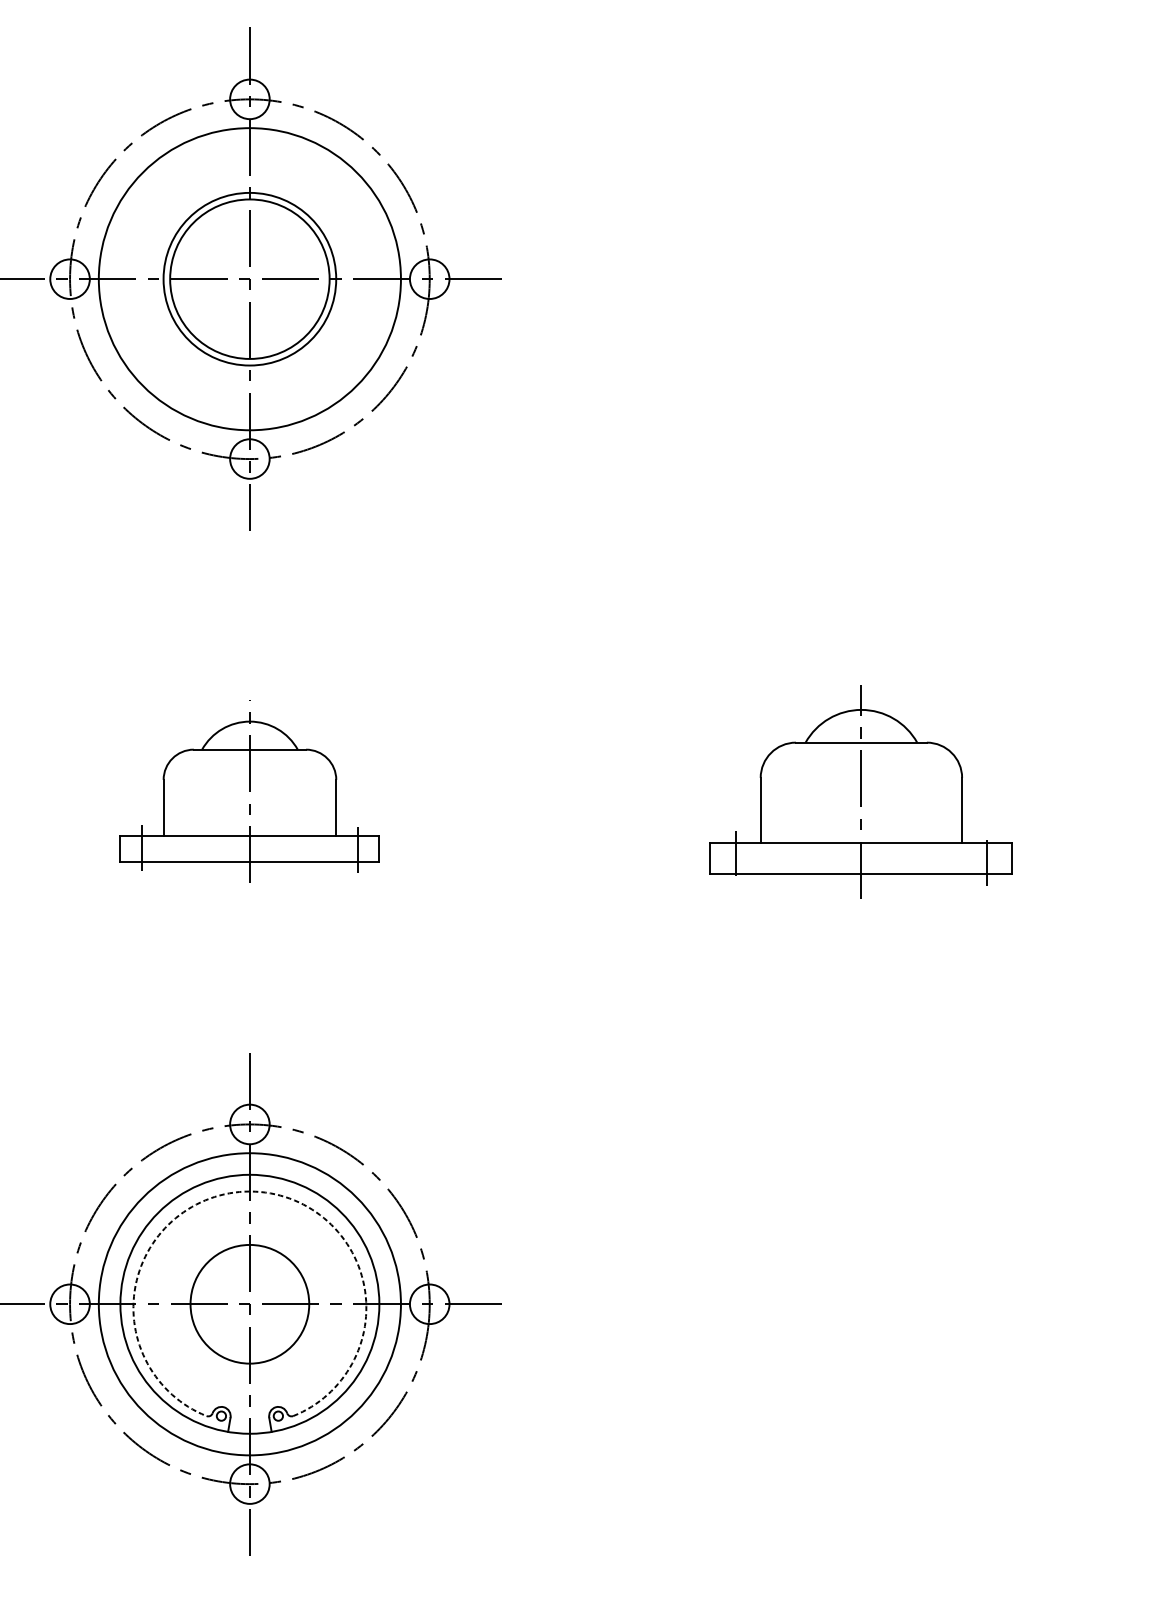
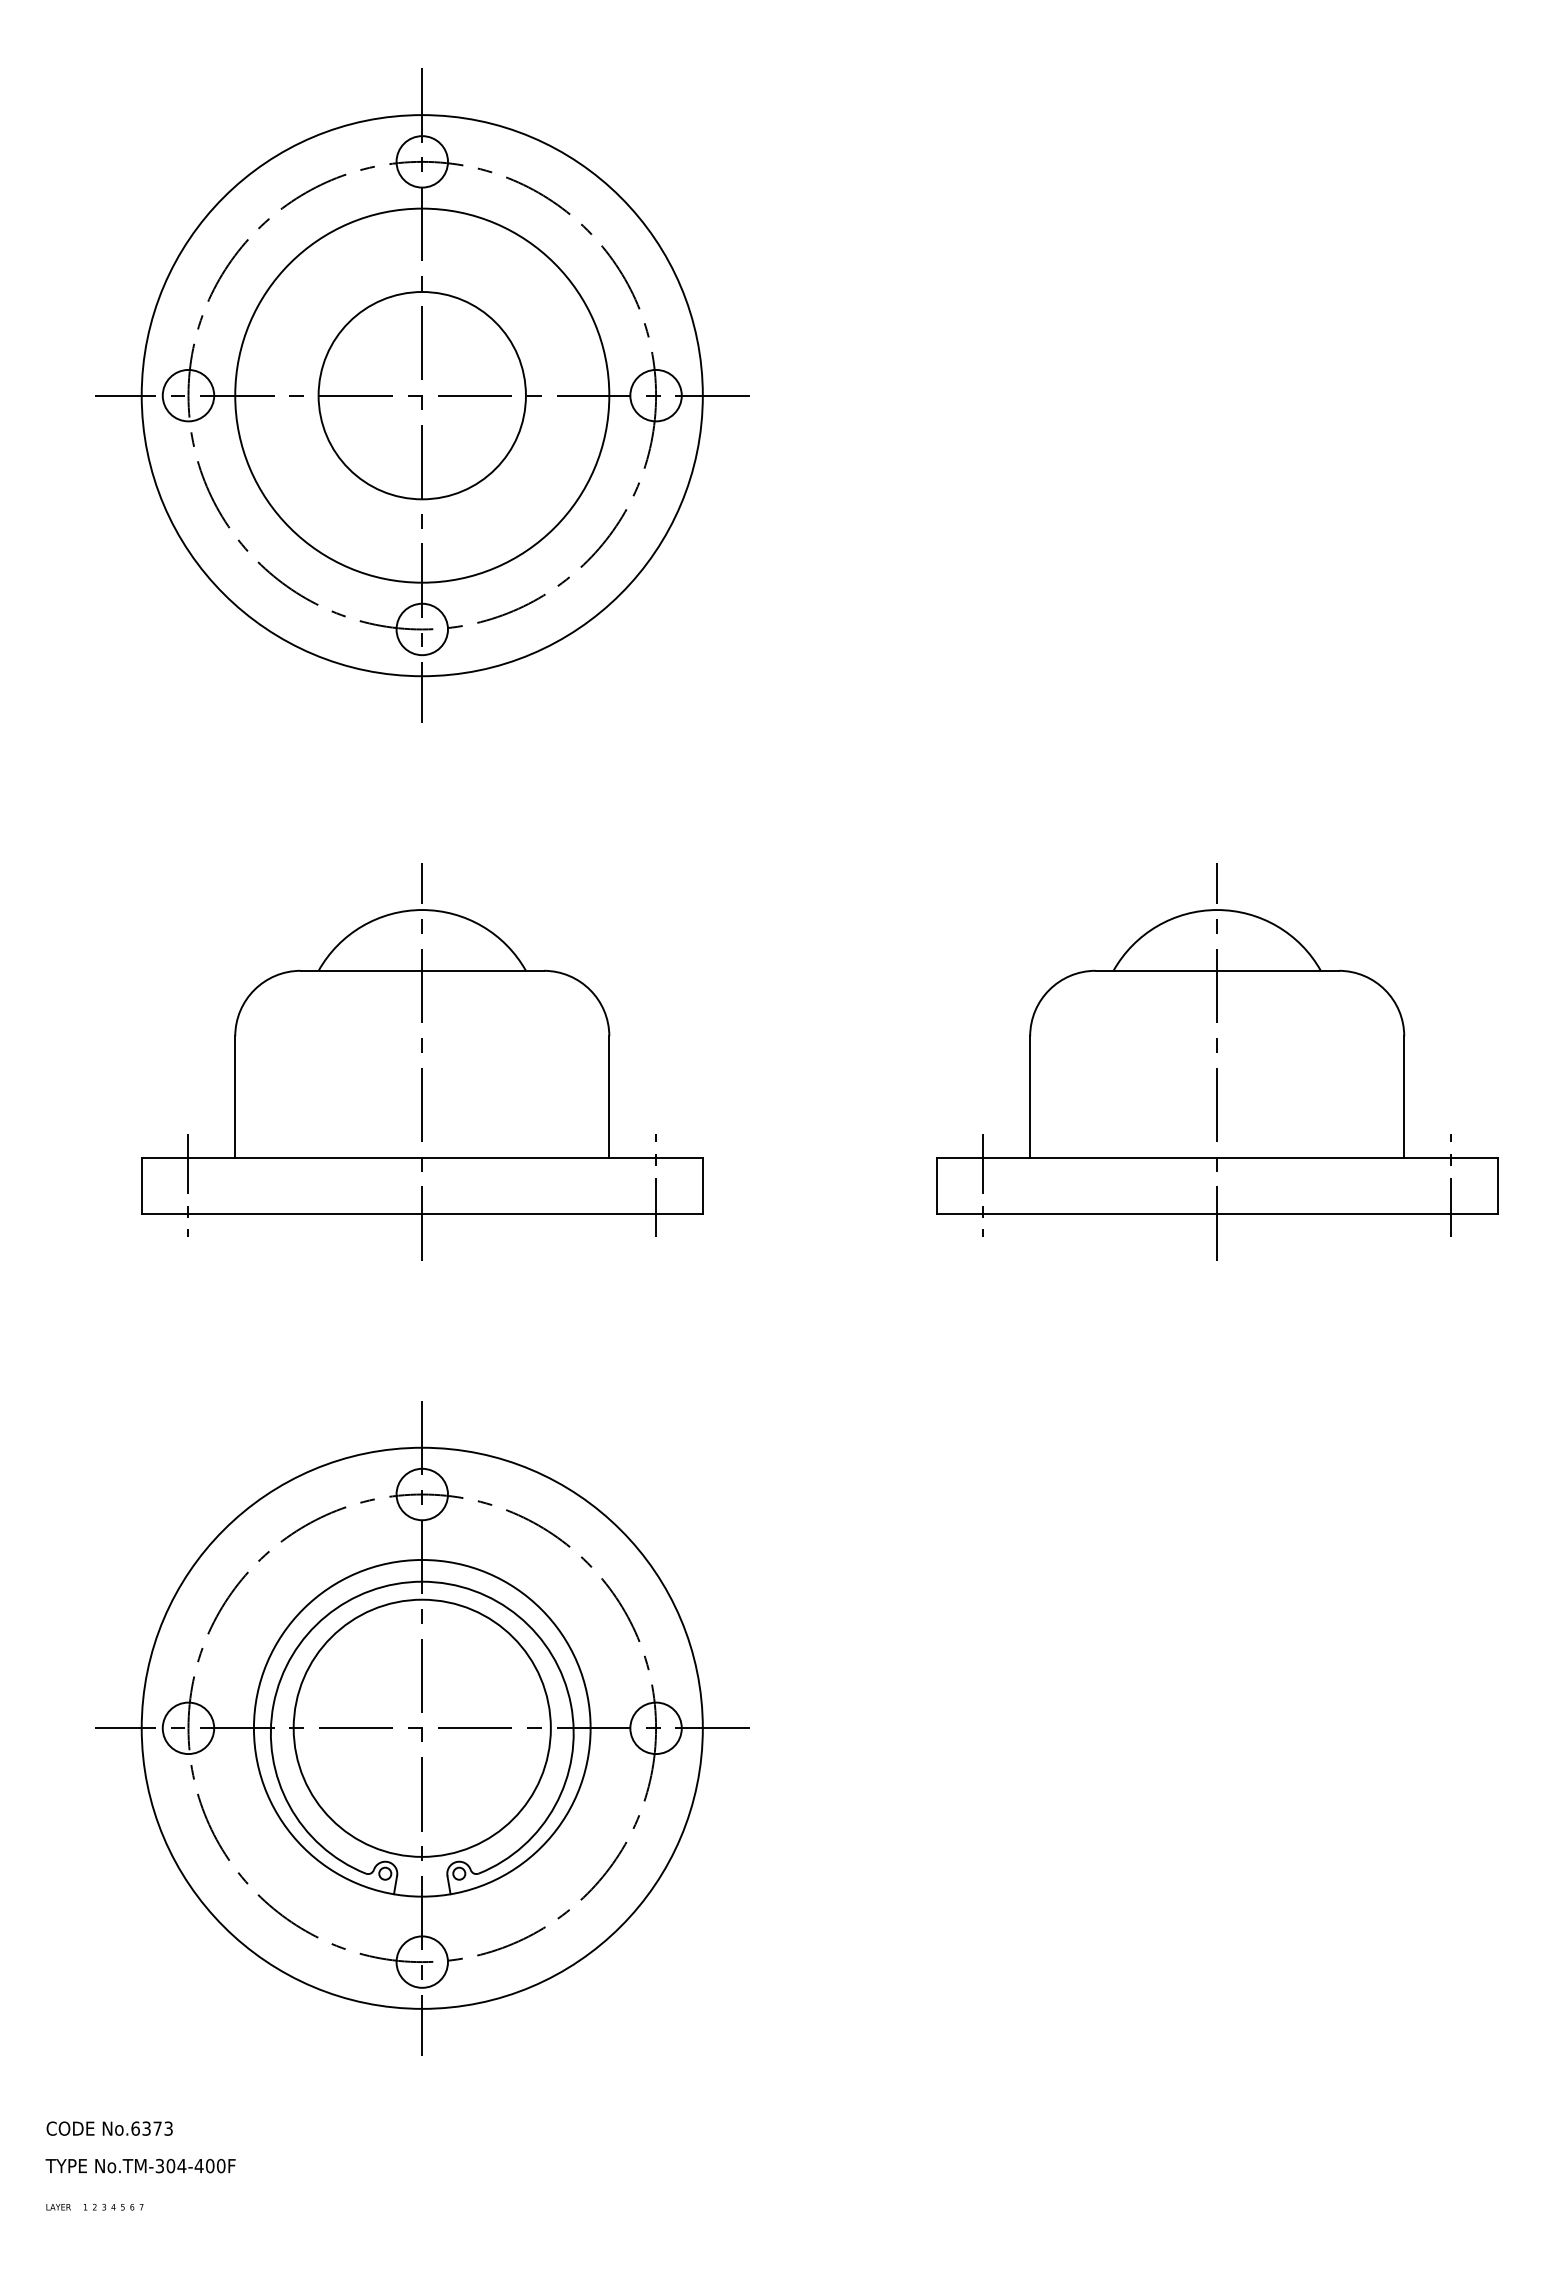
circle: (249, 279) -> (421, 395), size x1.43
circle: (250, 279) -> (422, 395), size x1.67
part: (250, 791) -> (422, 1061), size x1.67
part: (861, 791) -> (1217, 1061), size x1.43
arc: (250, 1191) -> (422, 1581), dashed -> solid
circle: (249, 1303) -> (421, 1727), size x1.43
circle: (249, 1303) -> (421, 1727), size x1.67

